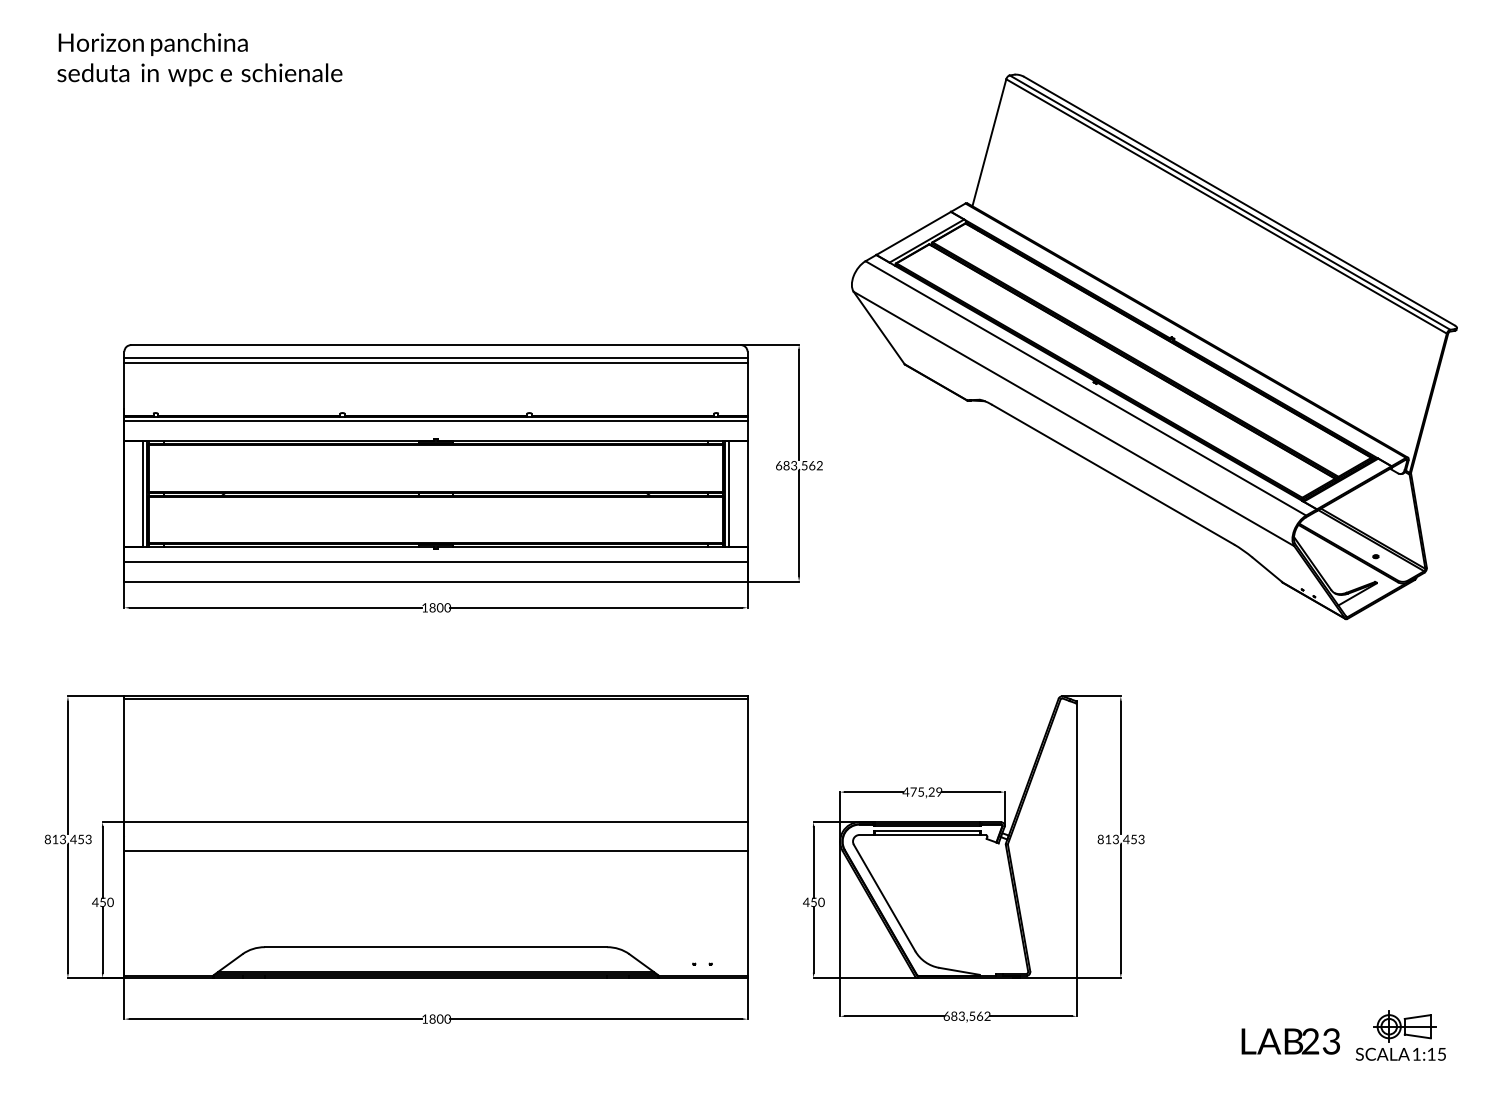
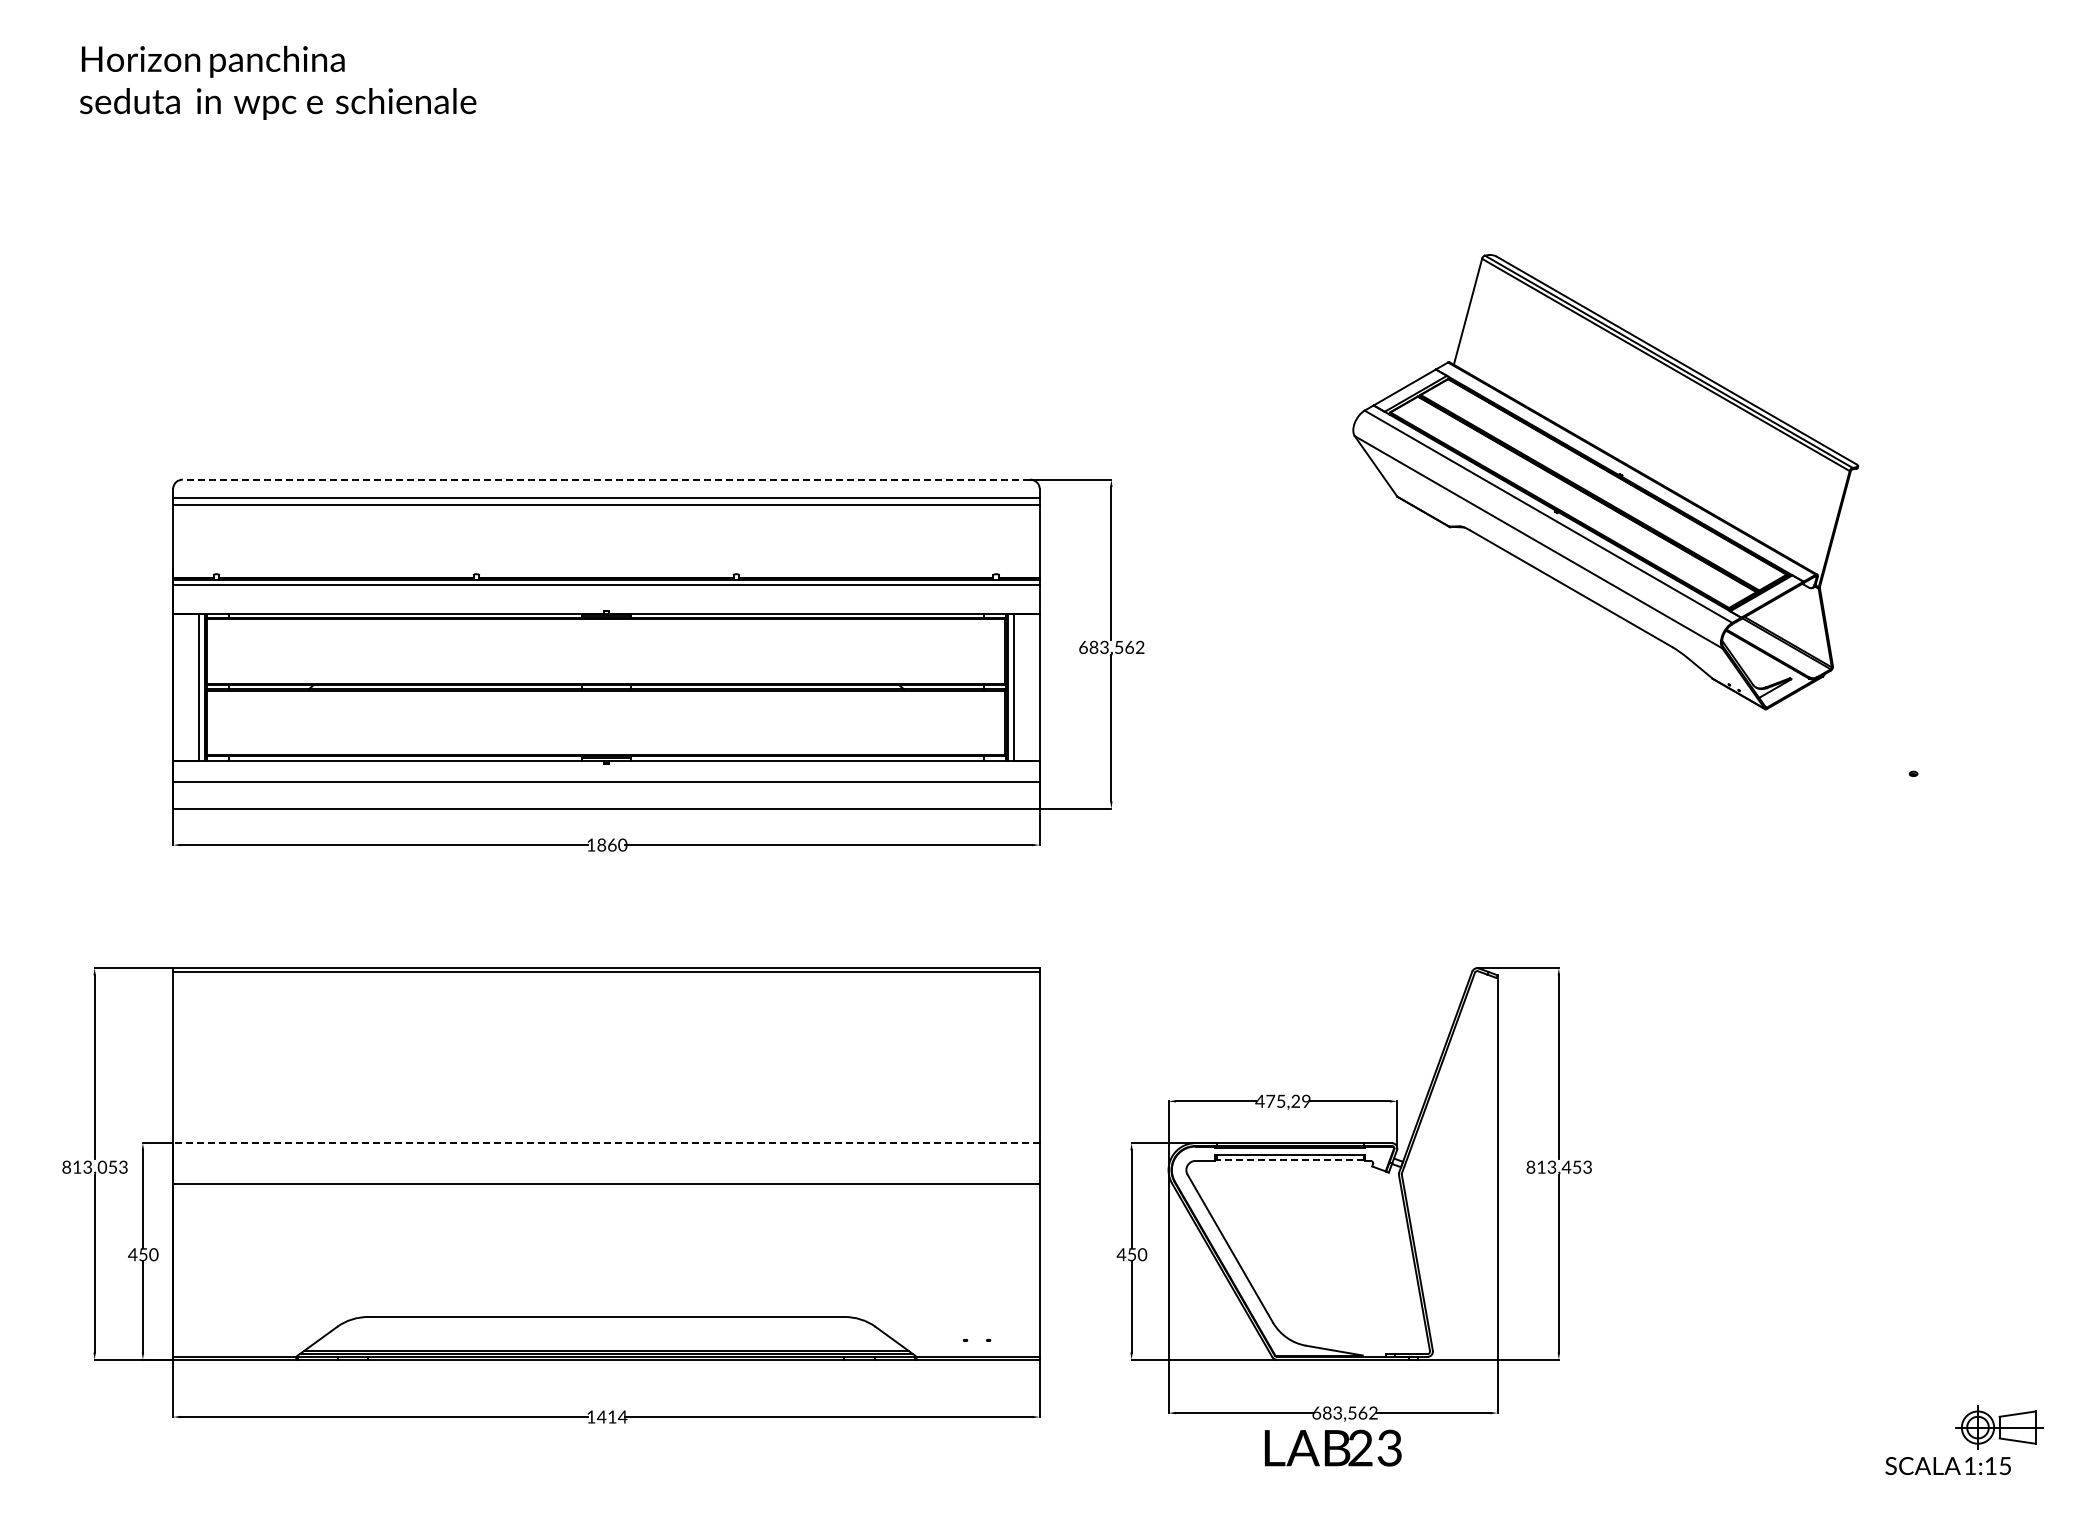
line: (436, 344) -> (606, 479), solid -> dashed
part: (1154, 346) -> (1605, 481), size x0.6
text: (439, 607) -> (611, 844), 1800 -> 1860
line: (435, 822) -> (605, 1143), solid -> dashed
line: (927, 834) -> (1289, 1160), solid -> dashed
text: (73, 838) -> (102, 1166), 813,453 -> 813,053
text: (439, 1018) -> (611, 1416), 1800 -> 1414
part: (1404, 1026) -> (1999, 1427), moved
text: (1291, 1041) -> (1333, 1447), moved

